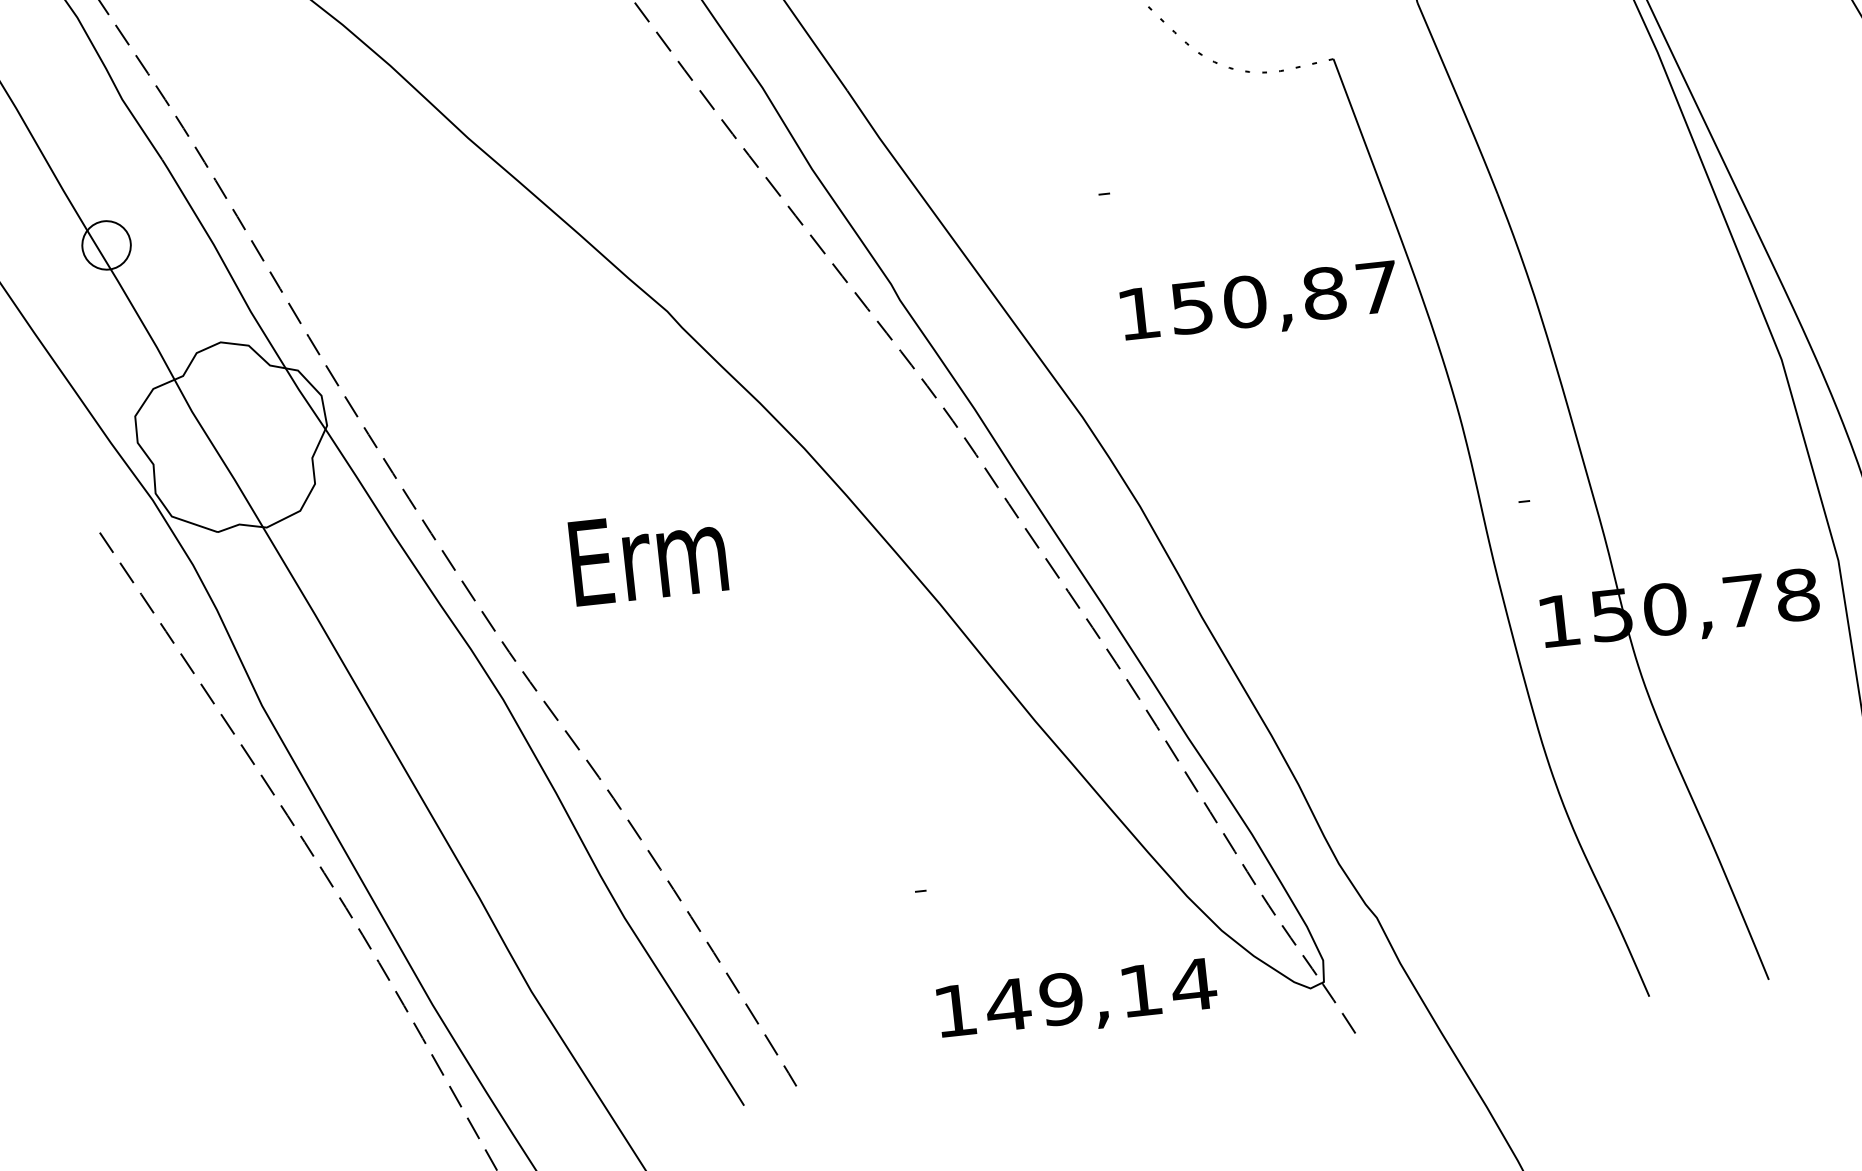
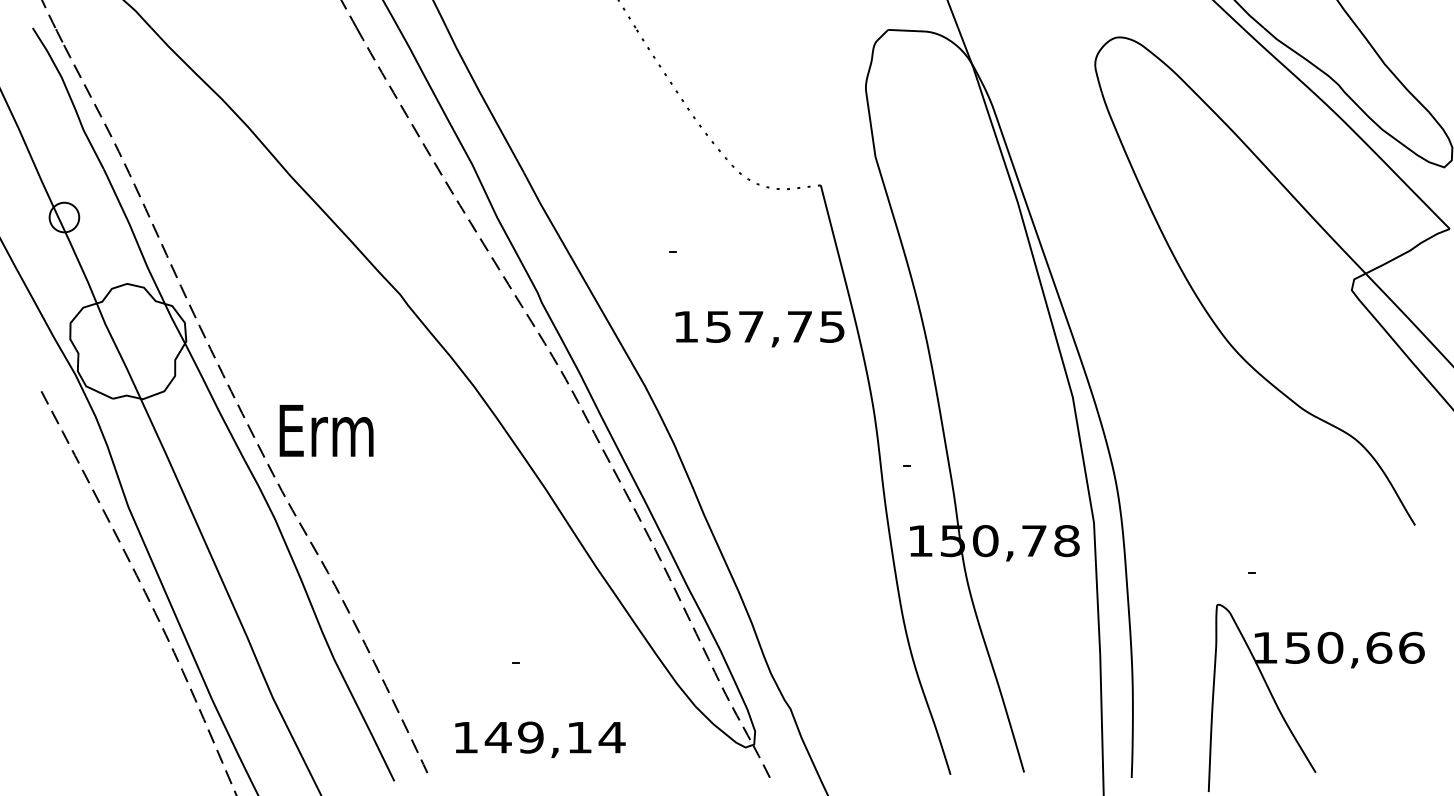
text: (1310, 294) -> (791, 326), 150,87 -> 157,75
text: (648, 555) -> (326, 430), moved
text: (1077, 1000) -> (540, 739), moved

